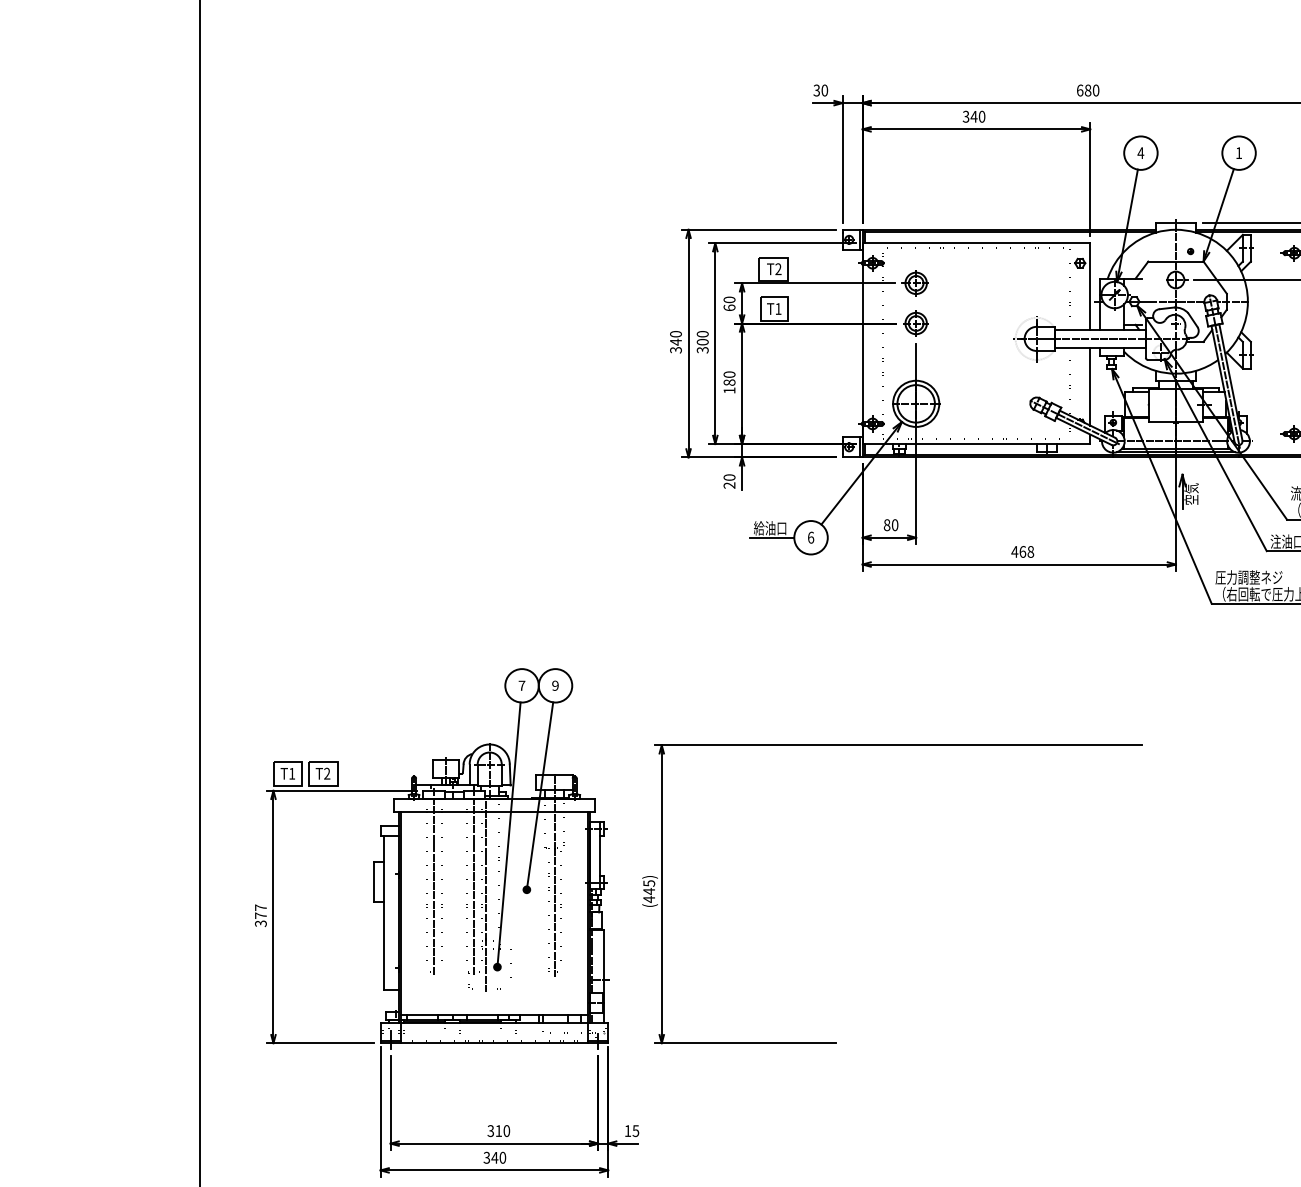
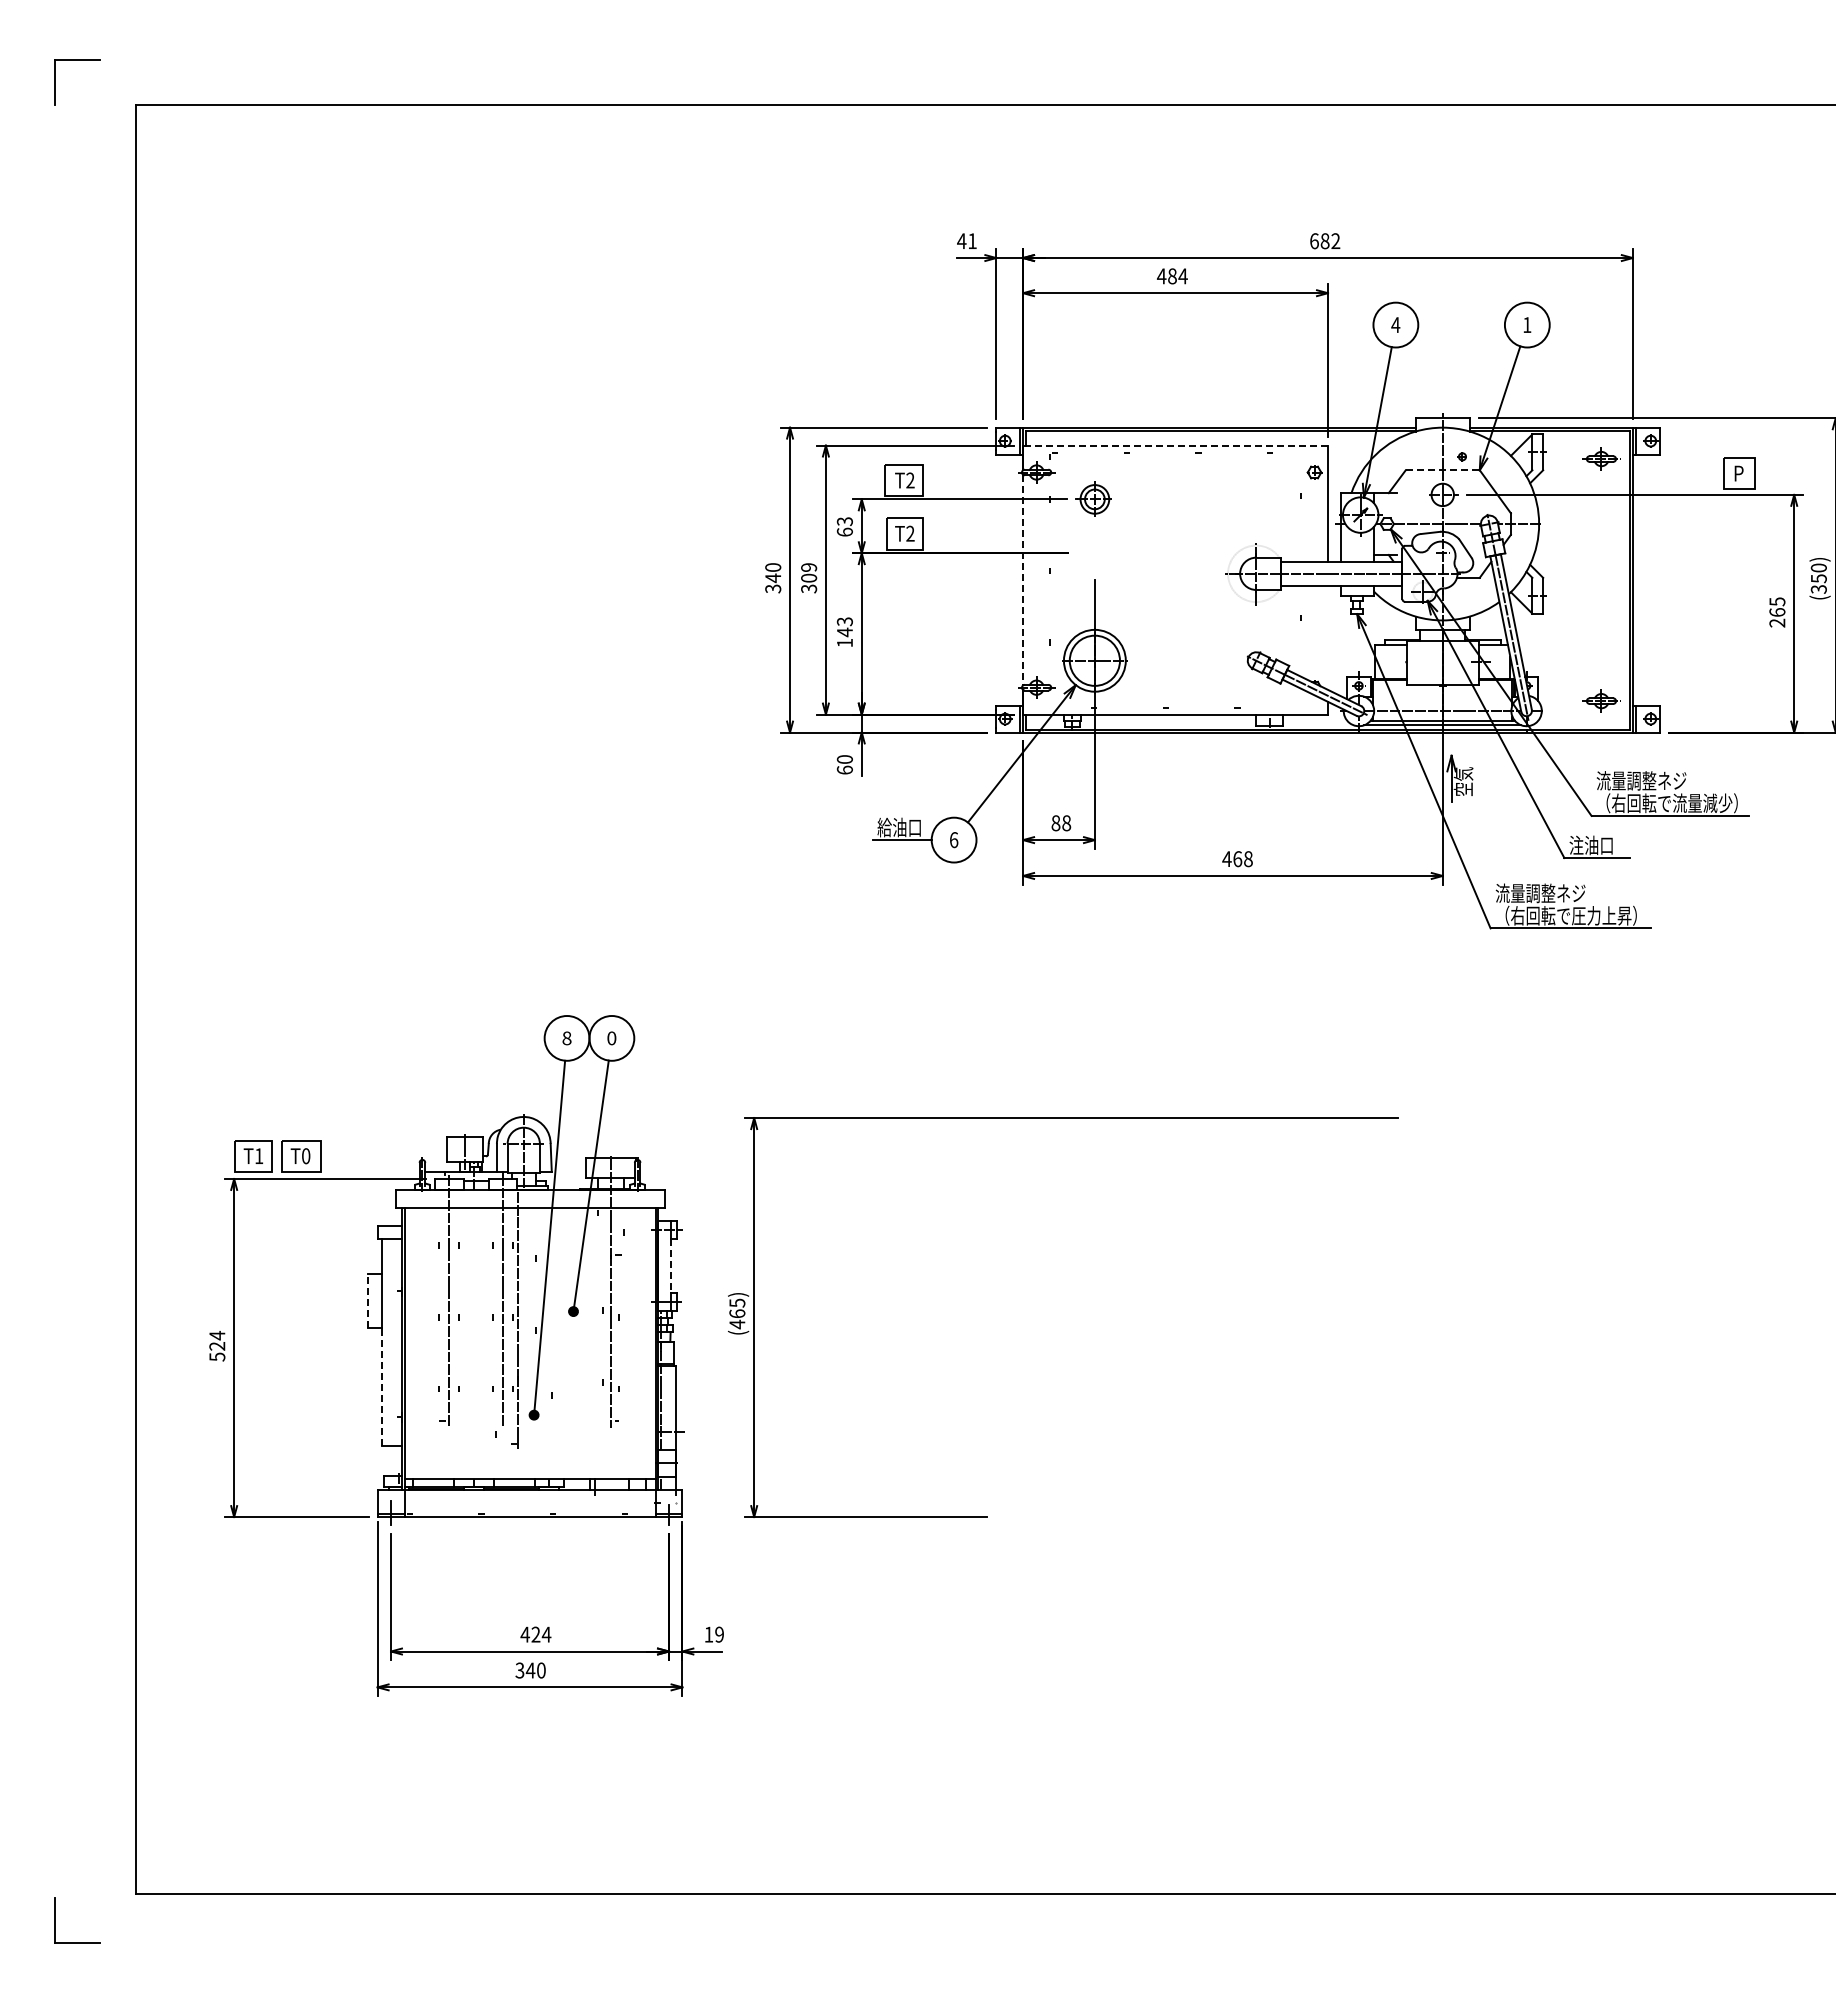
text: (820, 90) -> (966, 241), 30 -> 41
text: (1095, 90) -> (1335, 241), 680 -> 682
text: (973, 116) -> (1171, 276), 340 -> 484
line: (976, 243) -> (1175, 445), solid -> dashed
line: (1175, 261) -> (1442, 470), solid -> dashed
text: (729, 299) -> (844, 521), 60 -> 63
text: (778, 308) -> (910, 533), T1 -> T2
part: (915, 322) -> (1094, 552), removed
text: (703, 334) -> (809, 567), 300 -> 309
line: (862, 343) -> (1023, 580), solid -> dashed
text: (729, 378) -> (844, 627), 180 -> 143
line: (1090, 386) -> (1328, 637), removed
text: (729, 485) -> (844, 769), 20 -> 60
text: (894, 524) -> (1066, 822), 80 -> 88
text: (1225, 576) -> (1509, 892), 圧力調整ネジ -> 流量調整ネジ
text: (521, 685) -> (566, 1038), 7 -> 8
text: (555, 685) -> (611, 1038), 9 -> 0
text: (327, 773) -> (306, 1156), T2 -> T0
line: (600, 856) -> (671, 1266), solid -> dashed
line: (373, 881) -> (368, 1300), solid -> dashed
text: (649, 891) -> (737, 1313), (445) -> (465)
text: (261, 915) -> (217, 1345), 377 -> 524
line: (384, 945) -> (382, 1386), solid -> dashed
text: (498, 1130) -> (535, 1634), 310 -> 424
text: (635, 1130) -> (719, 1634), 15 -> 19

